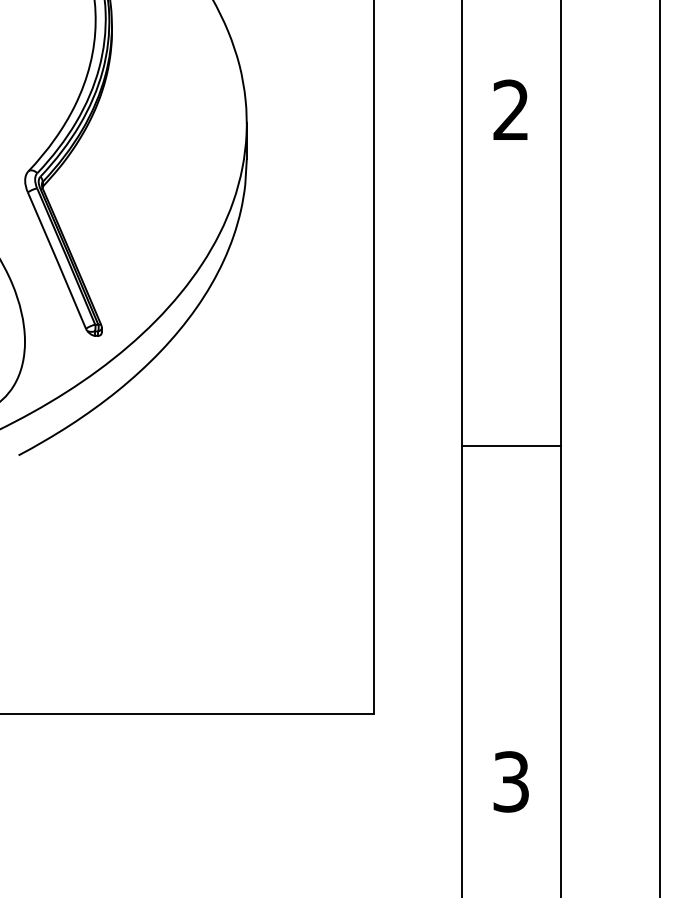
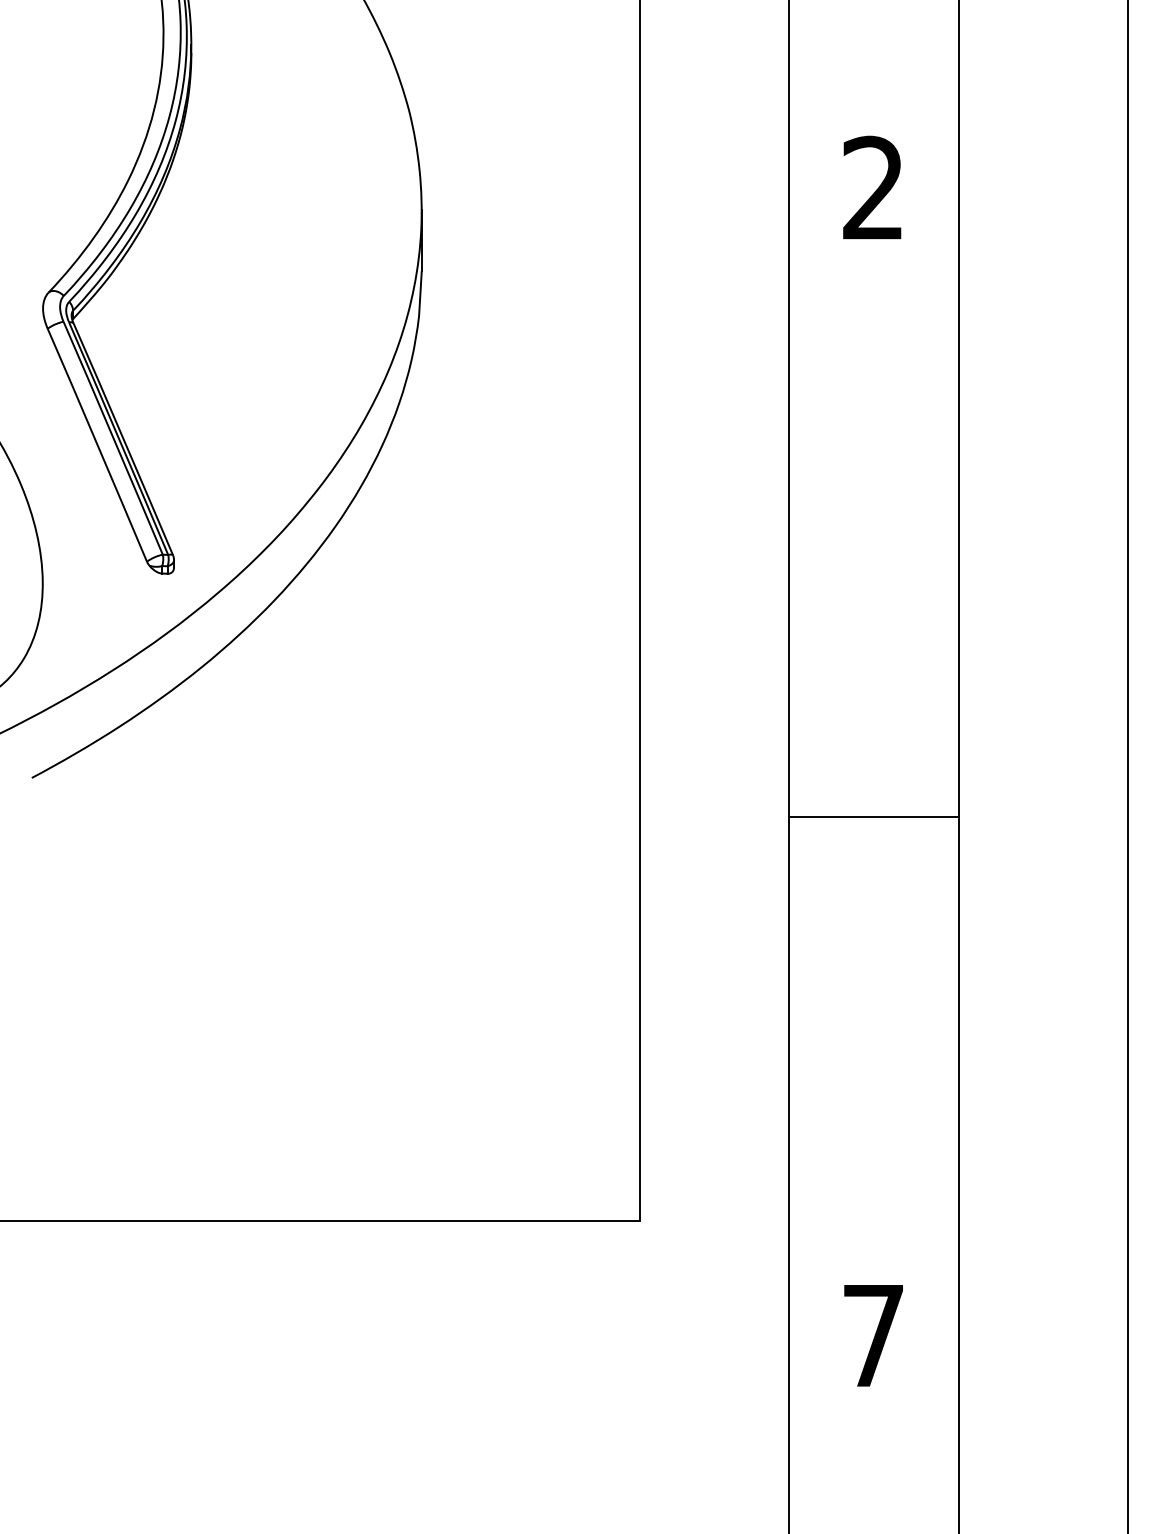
line: (511, 446) -> (873, 817), moved
text: (510, 781) -> (872, 1335), 3 -> 7

